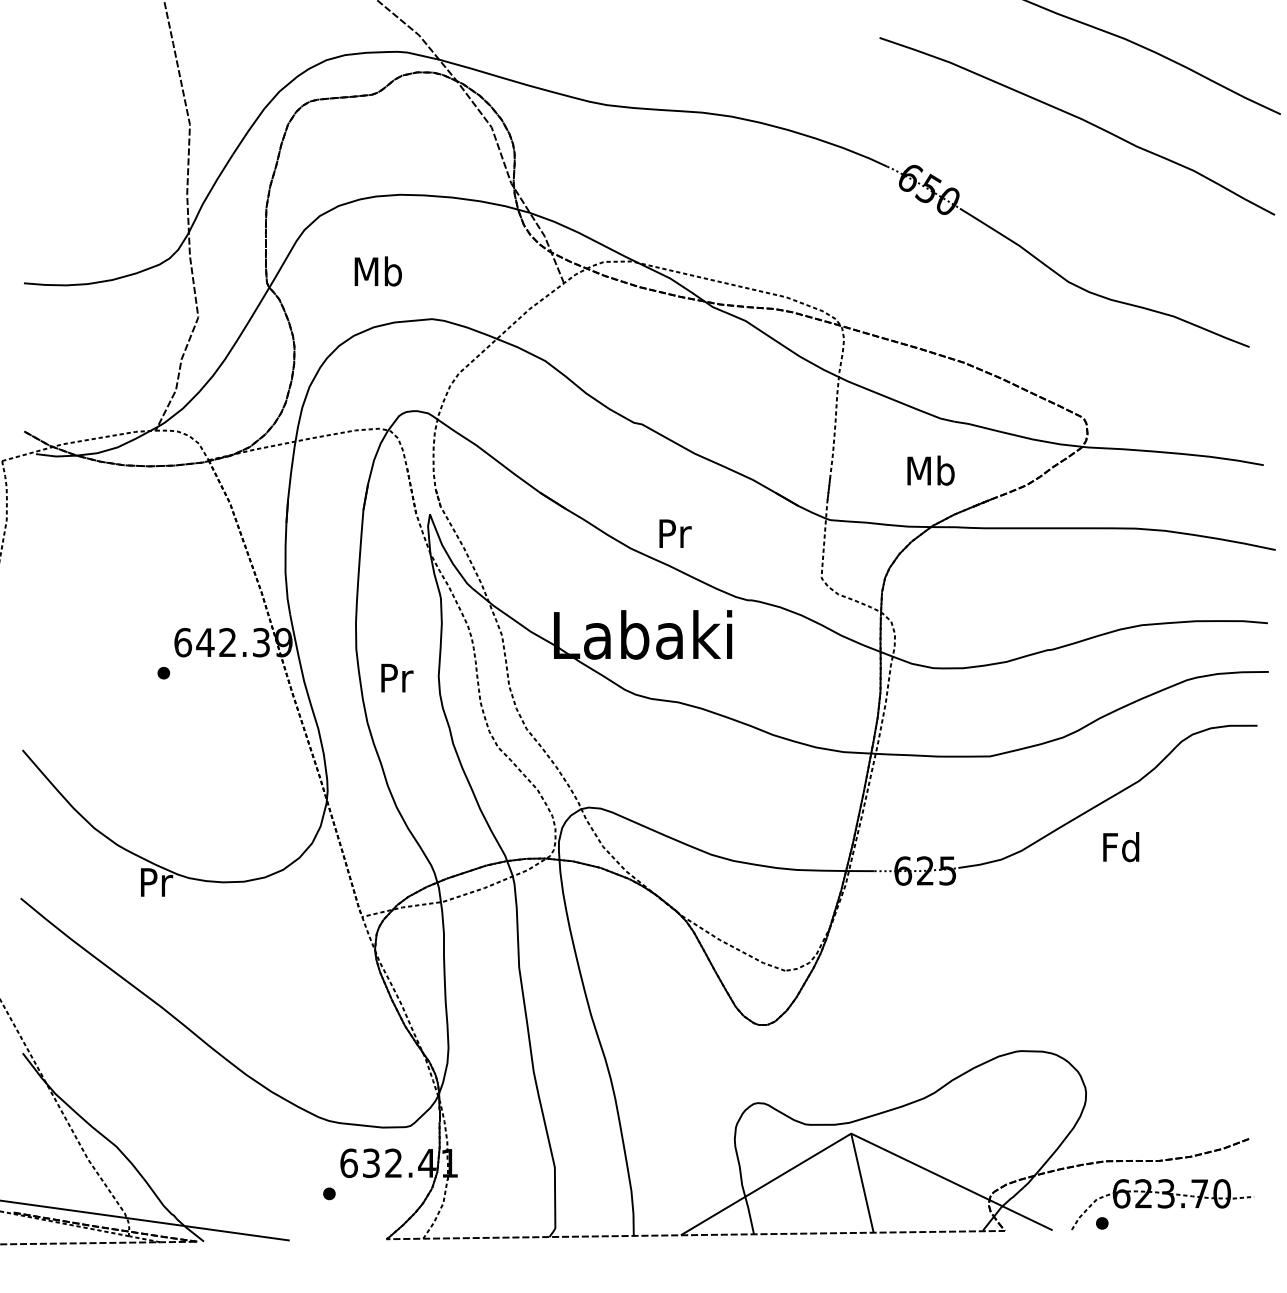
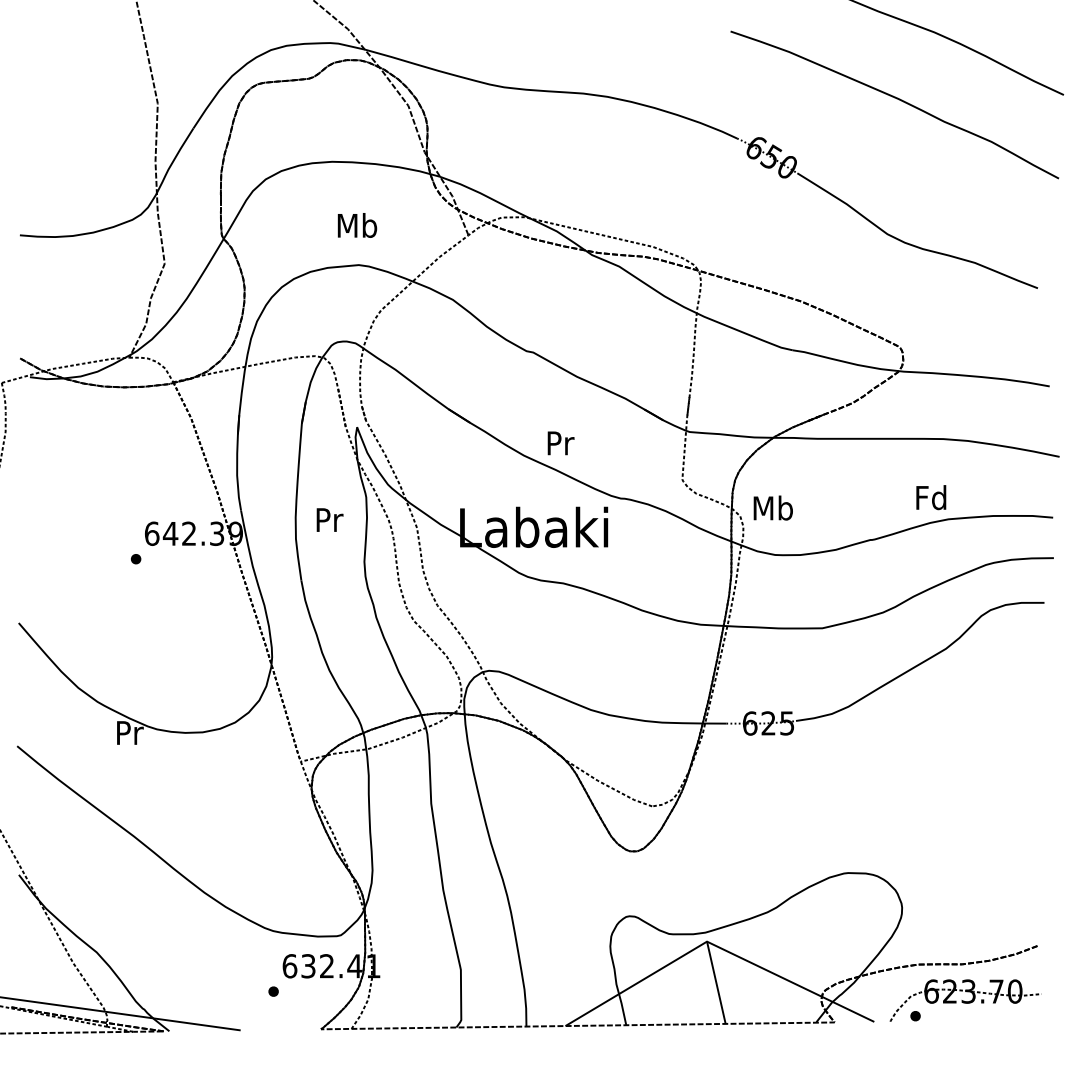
text: (377, 271) -> (356, 225), moved
text: (930, 470) -> (772, 507), moved
text: (397, 677) -> (330, 519), moved
text: (1121, 847) -> (931, 497), moved

